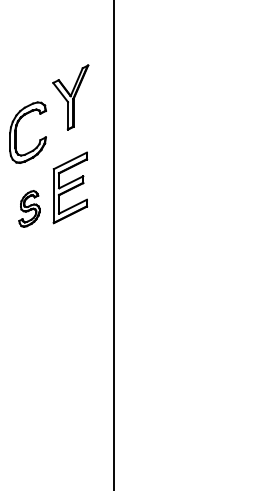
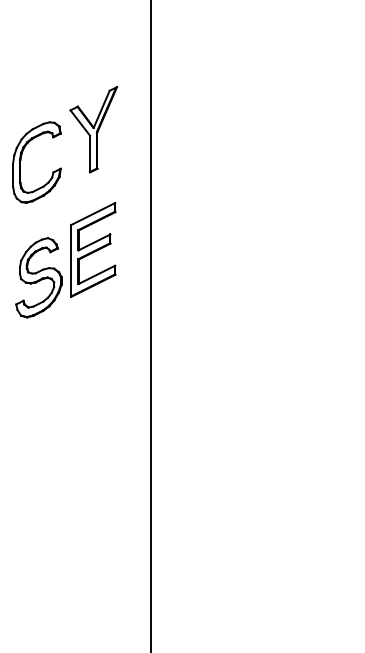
part: (16, 131) -> (21, 160), moved
part: (29, 208) -> (38, 277), size x1.67

